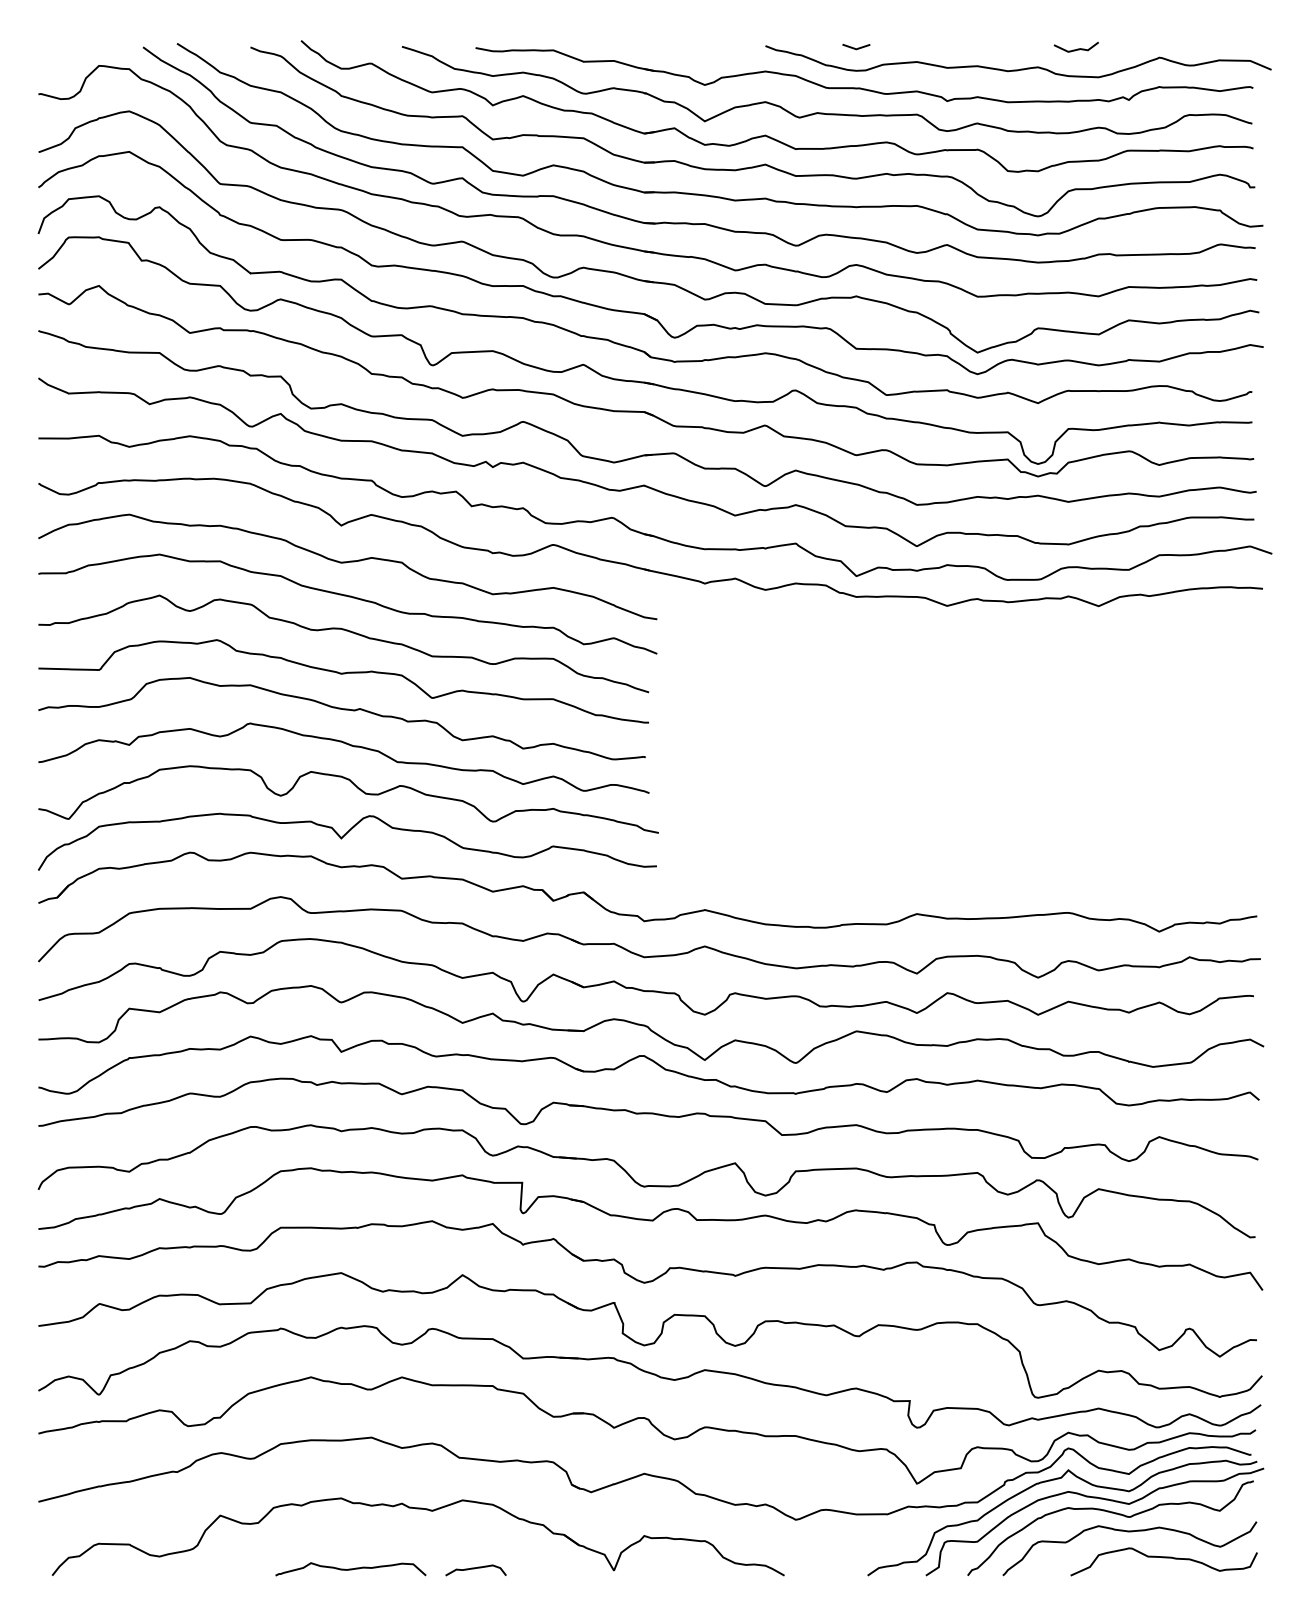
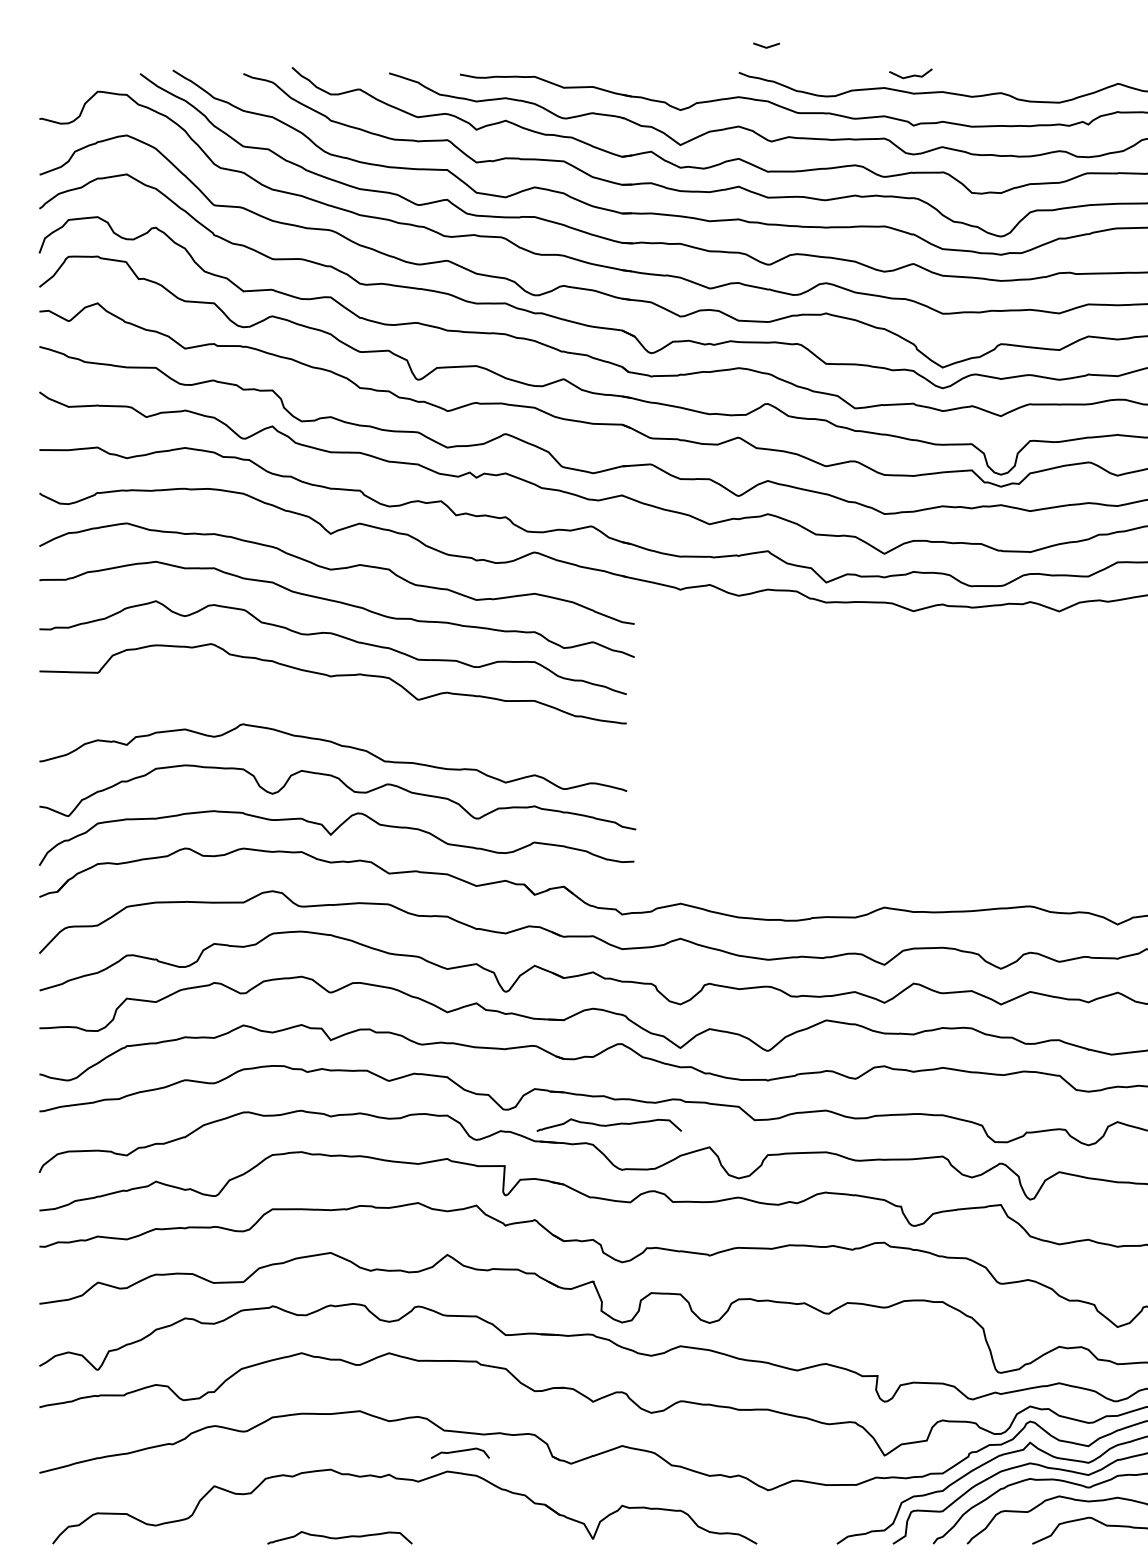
line: (856, 48) -> (766, 47), moved
line: (1077, 48) -> (911, 75), moved
curve: (343, 710) -> (332, 711), removed
curve: (630, 1140) -> (608, 1125), added
curve: (474, 1569) -> (458, 1452), moved

